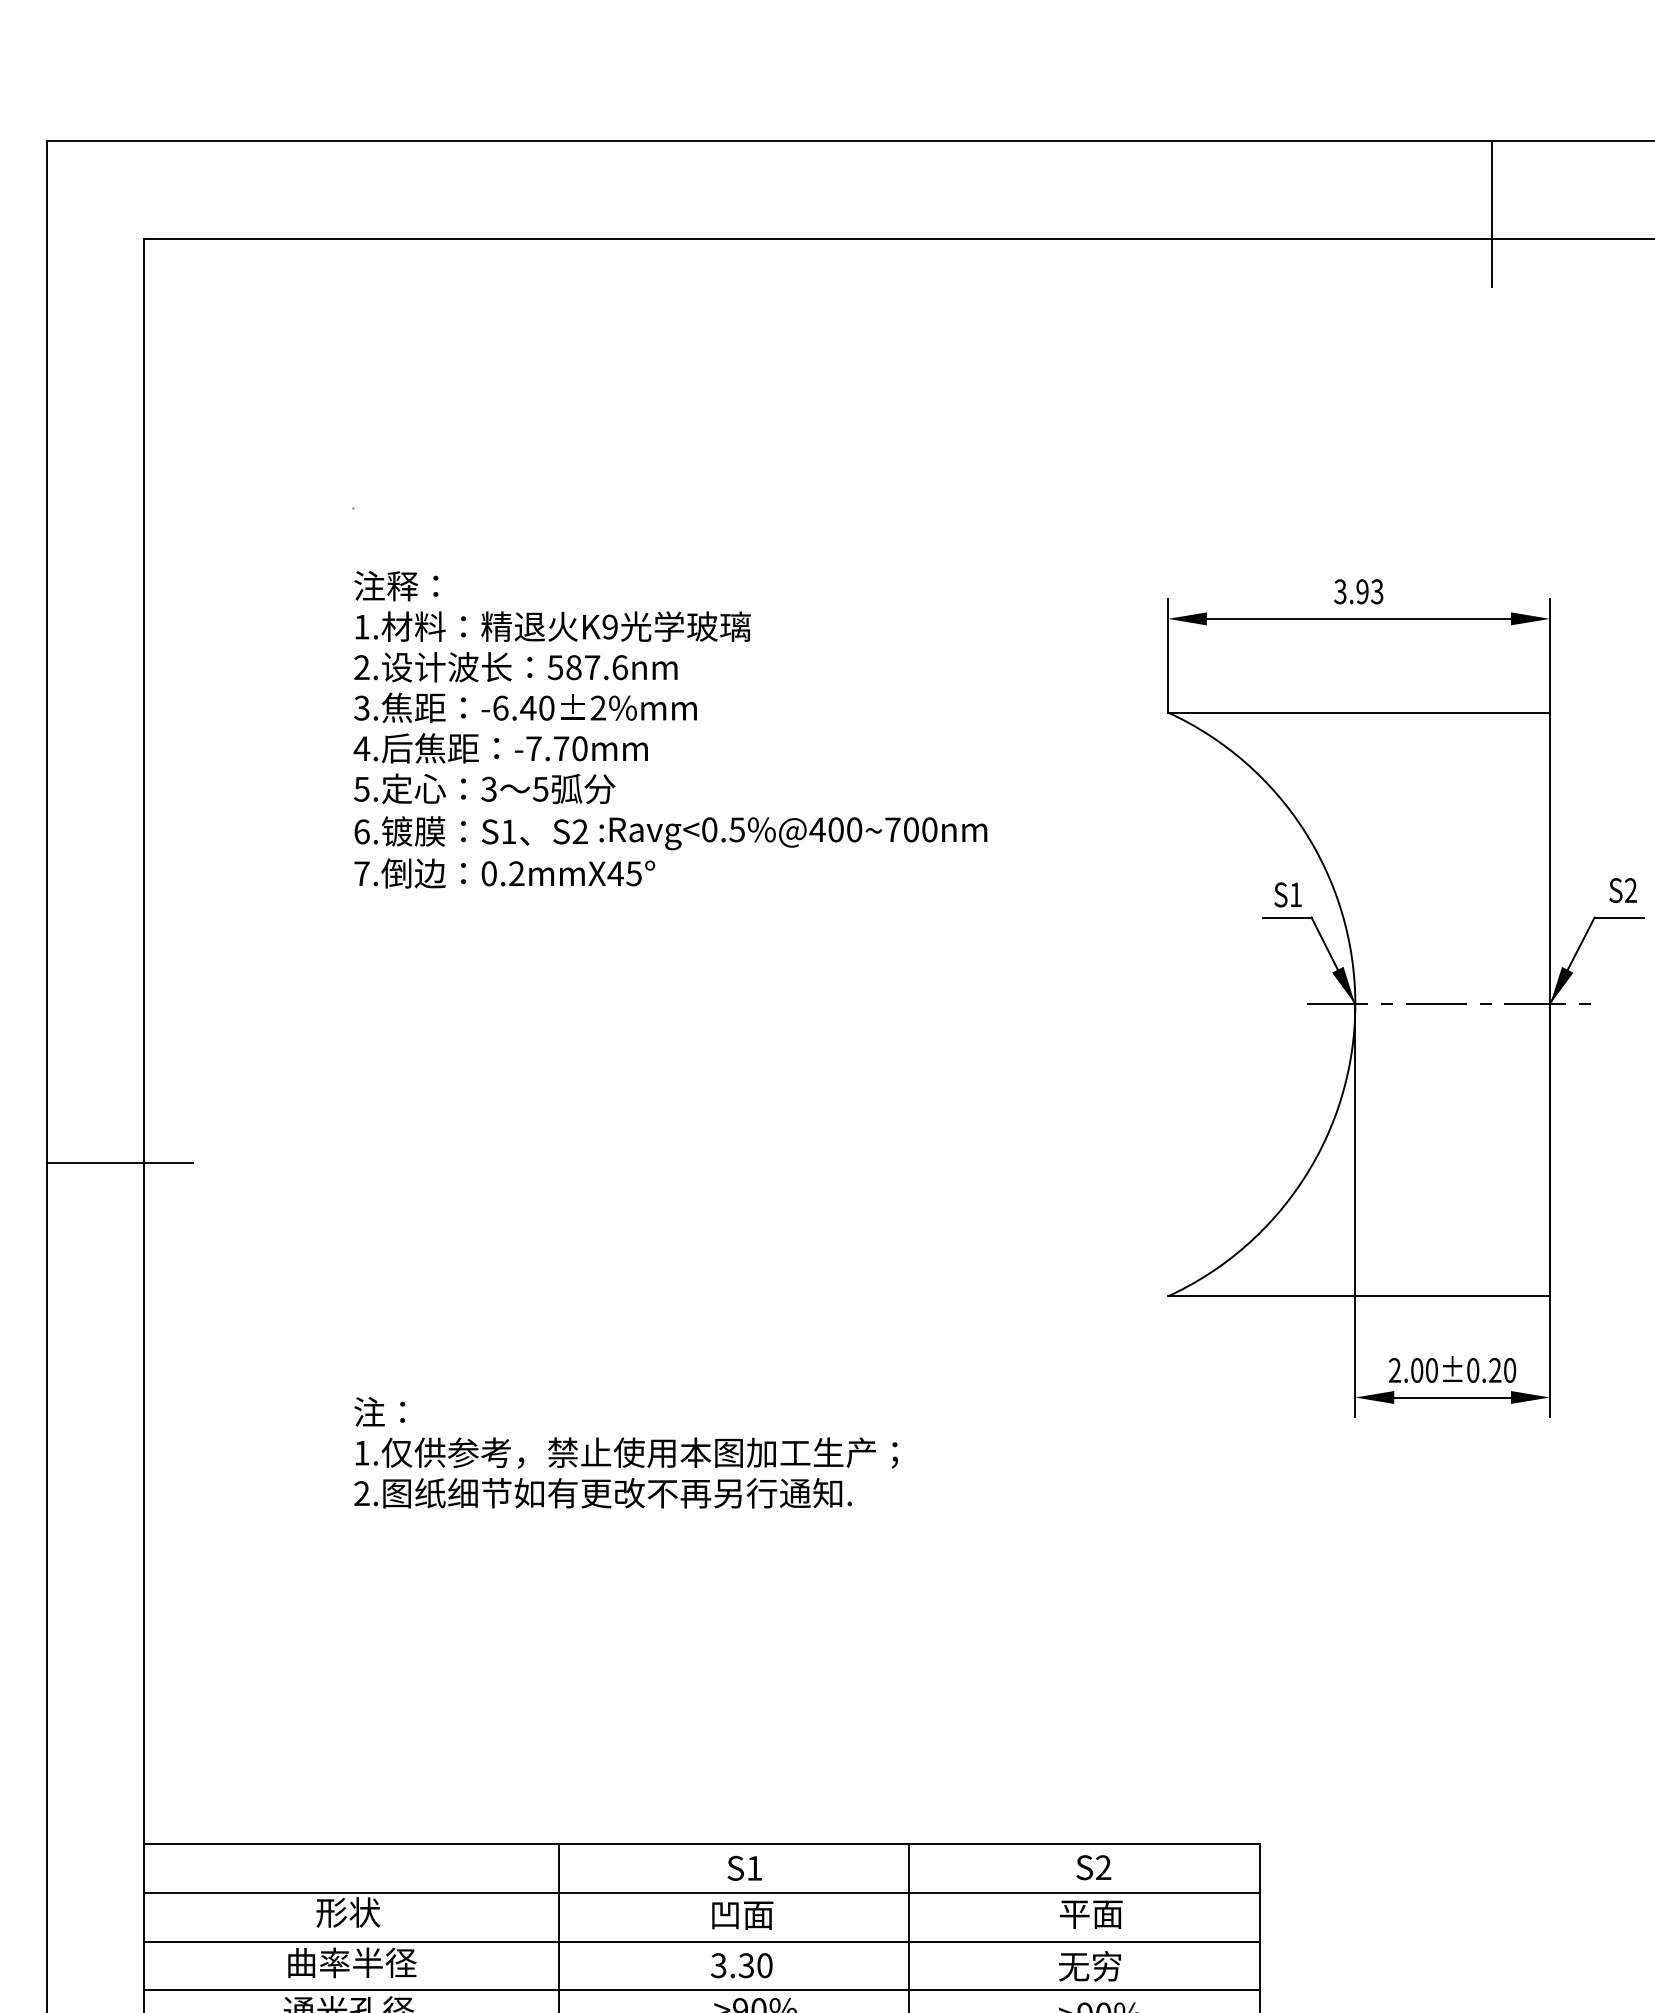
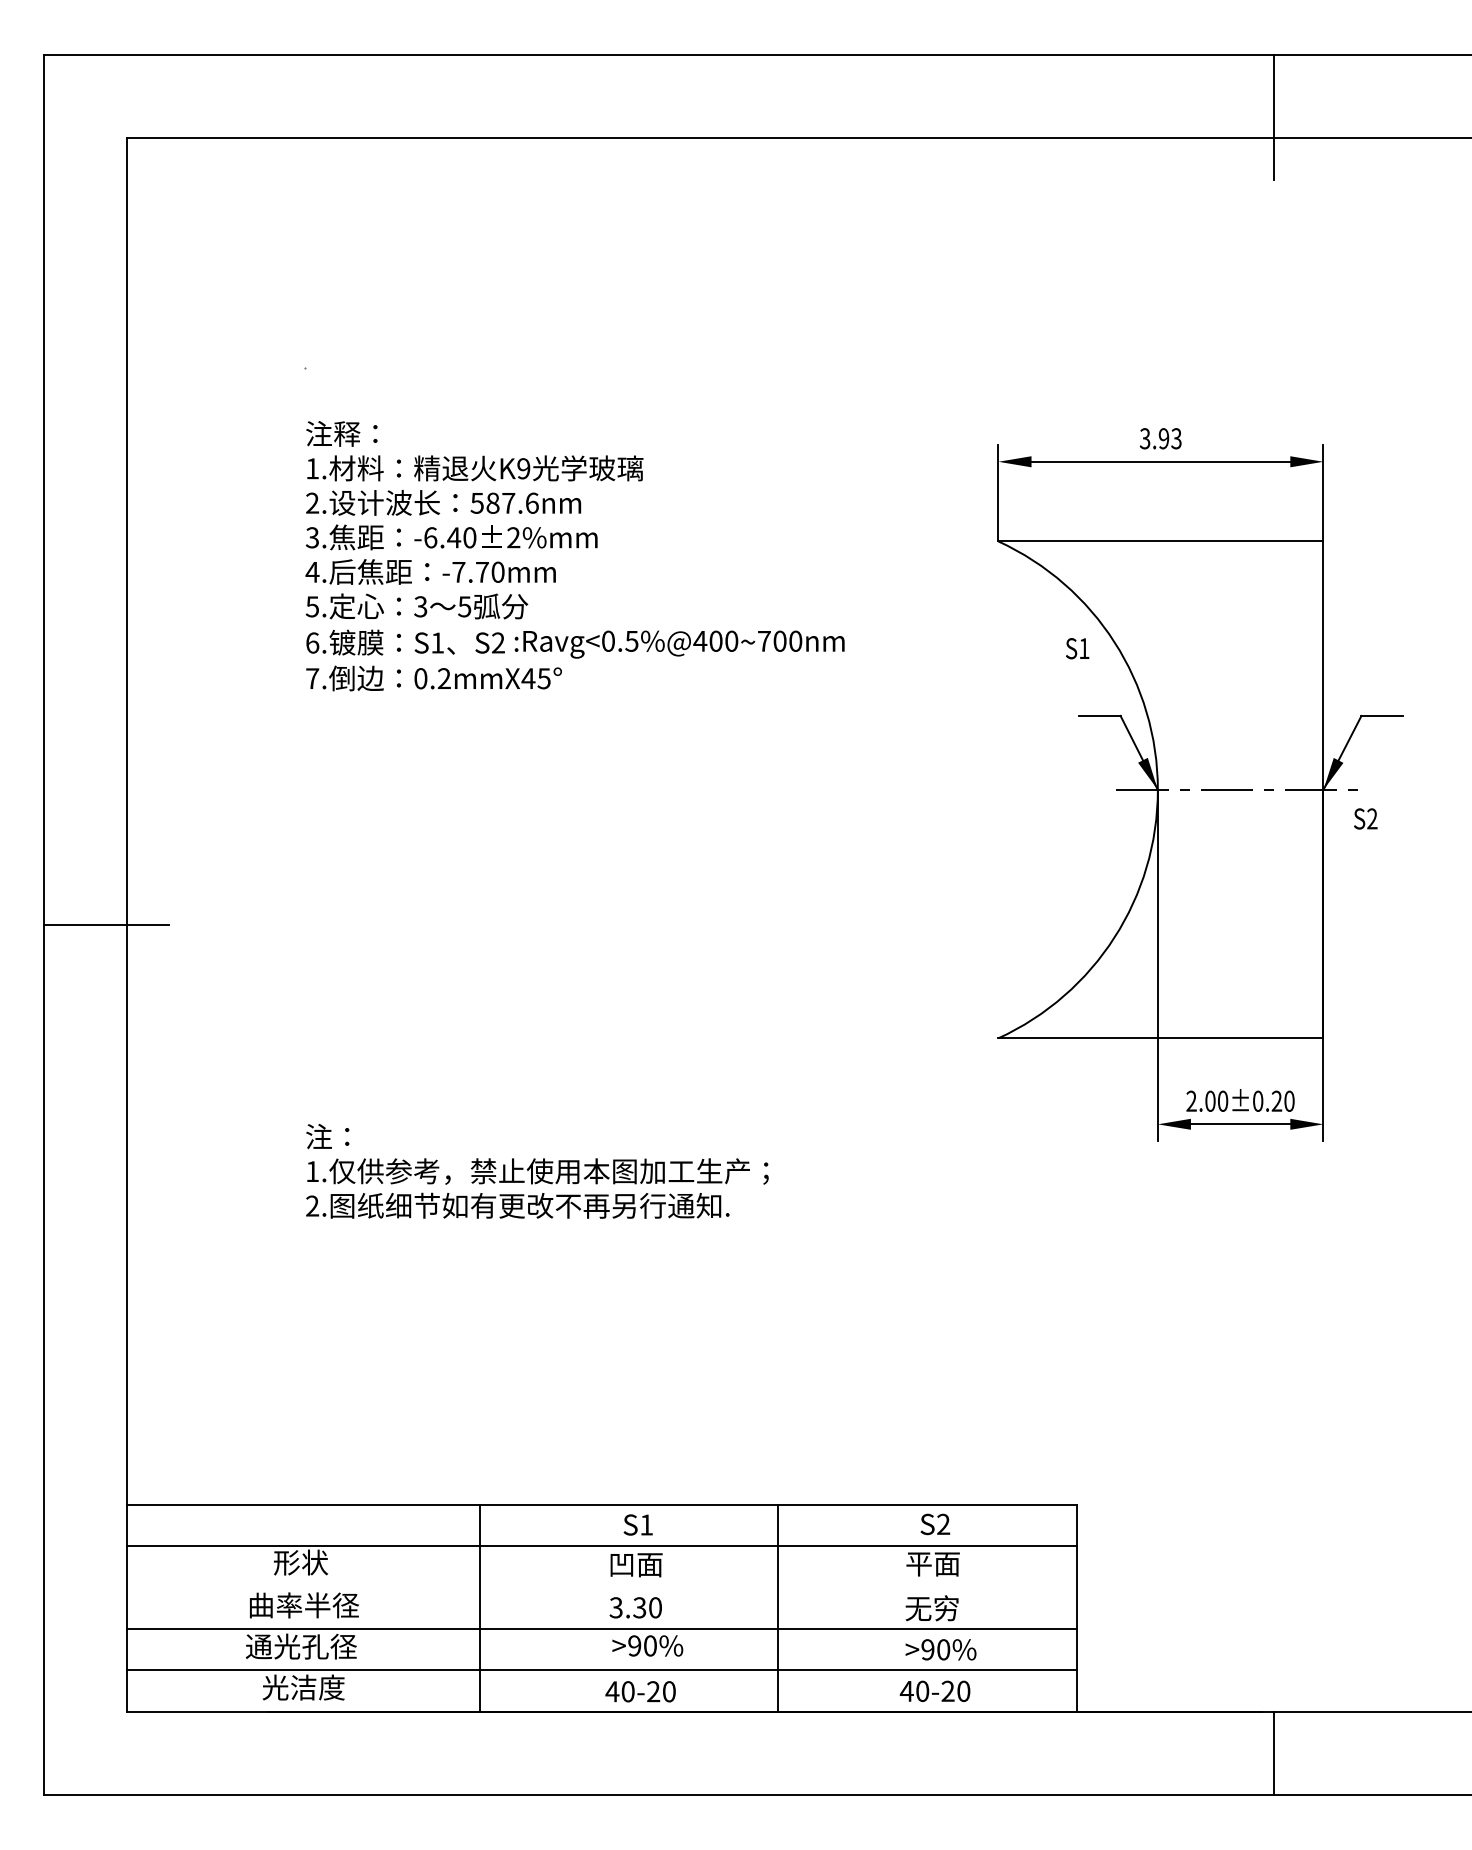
text: (1622, 890) -> (1365, 818), moved
text: (1287, 894) -> (1077, 648), moved
line: (701, 1941) -> (601, 1587), removed

